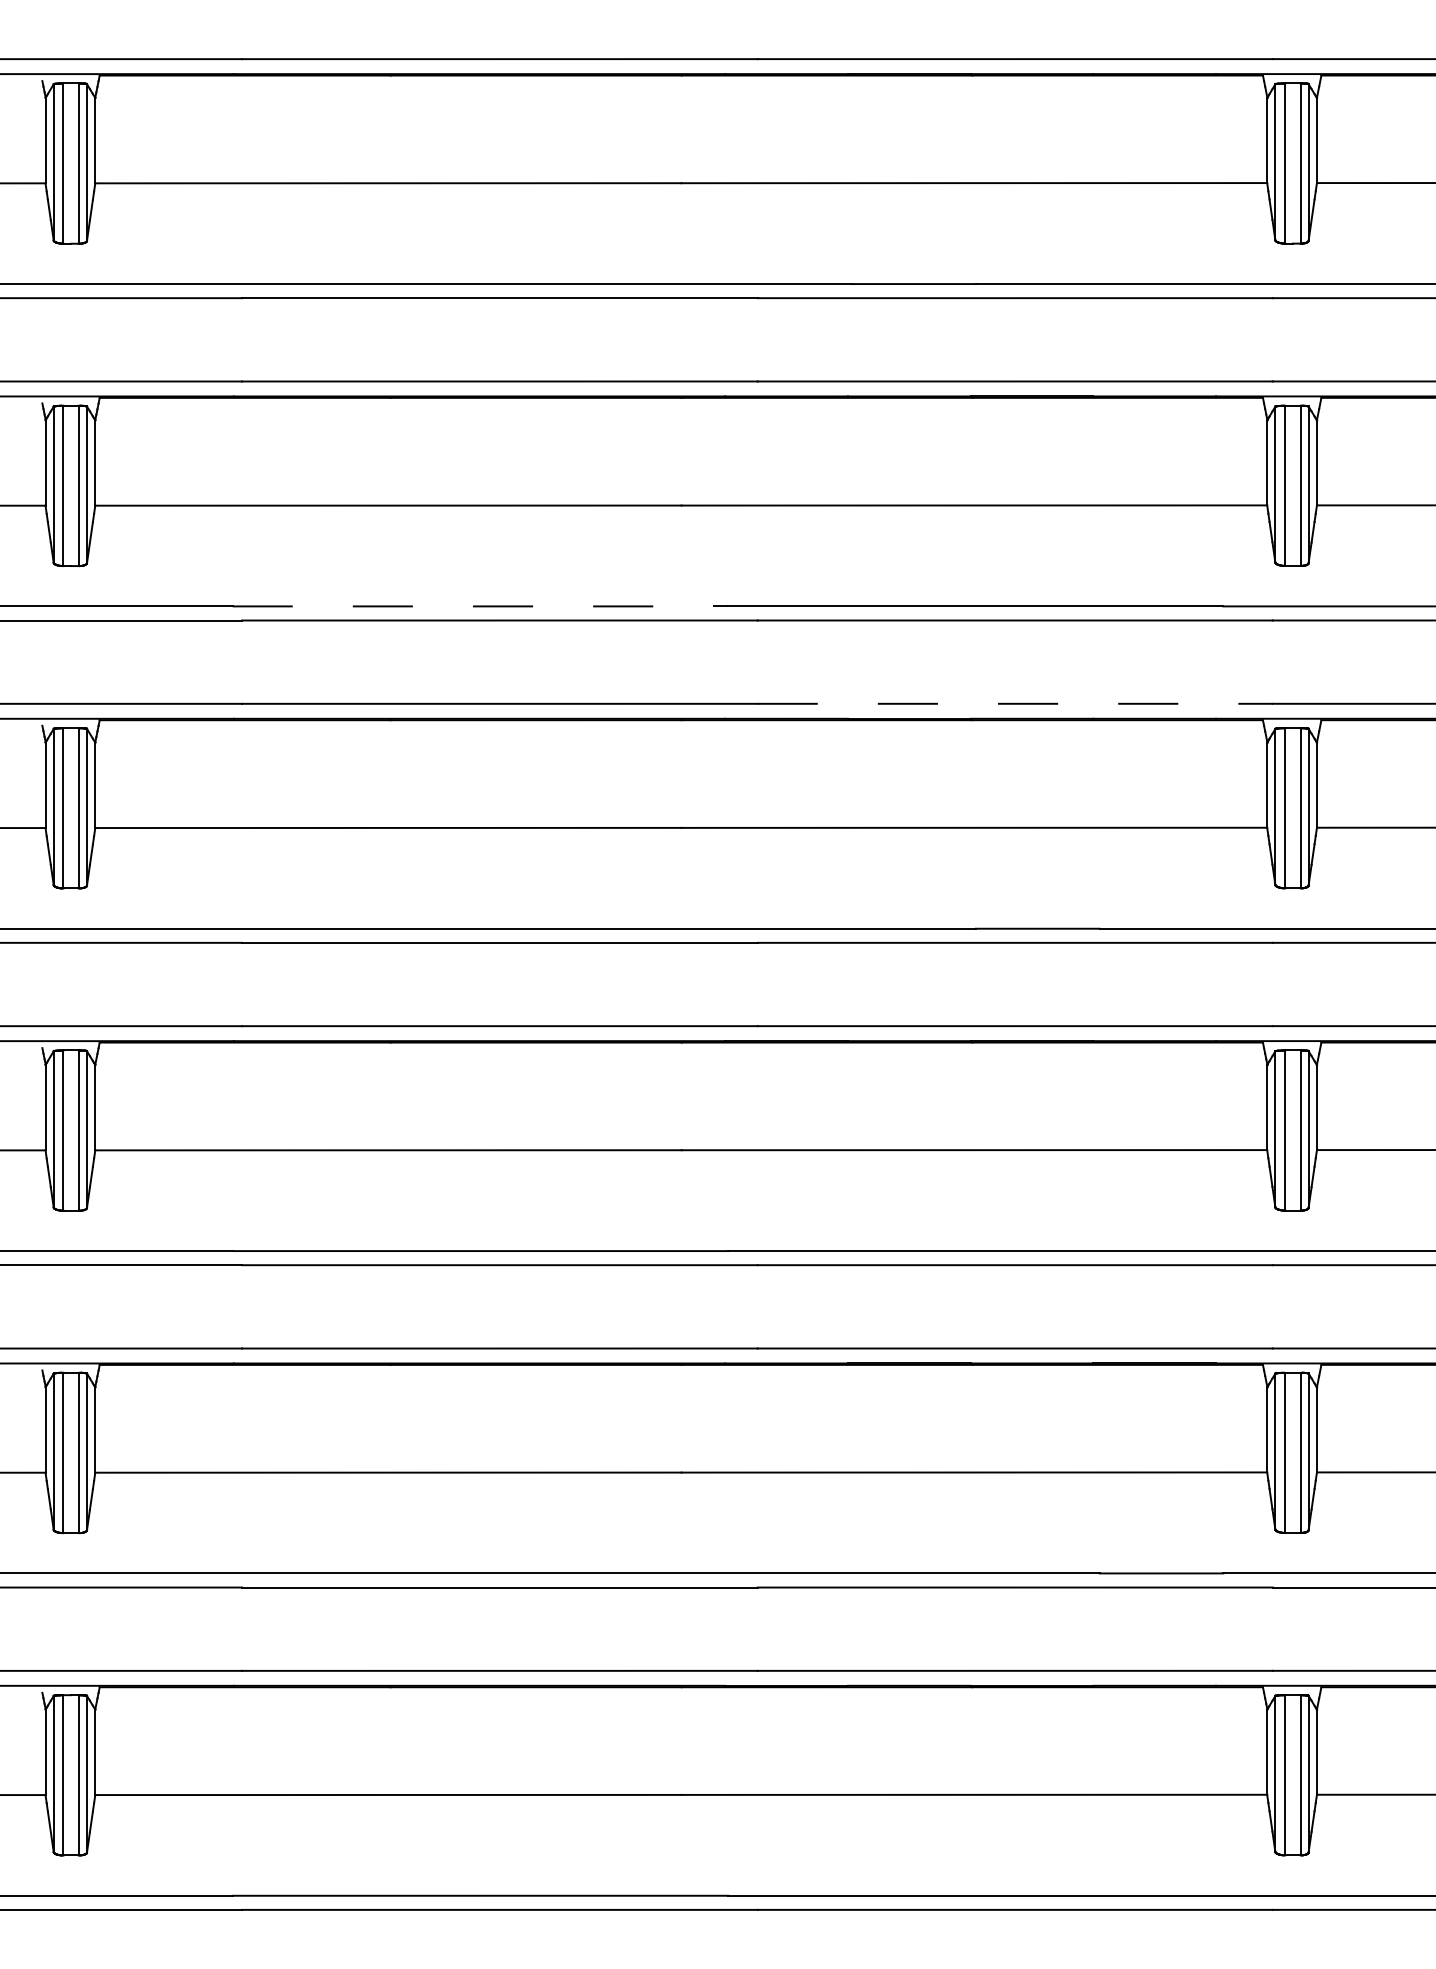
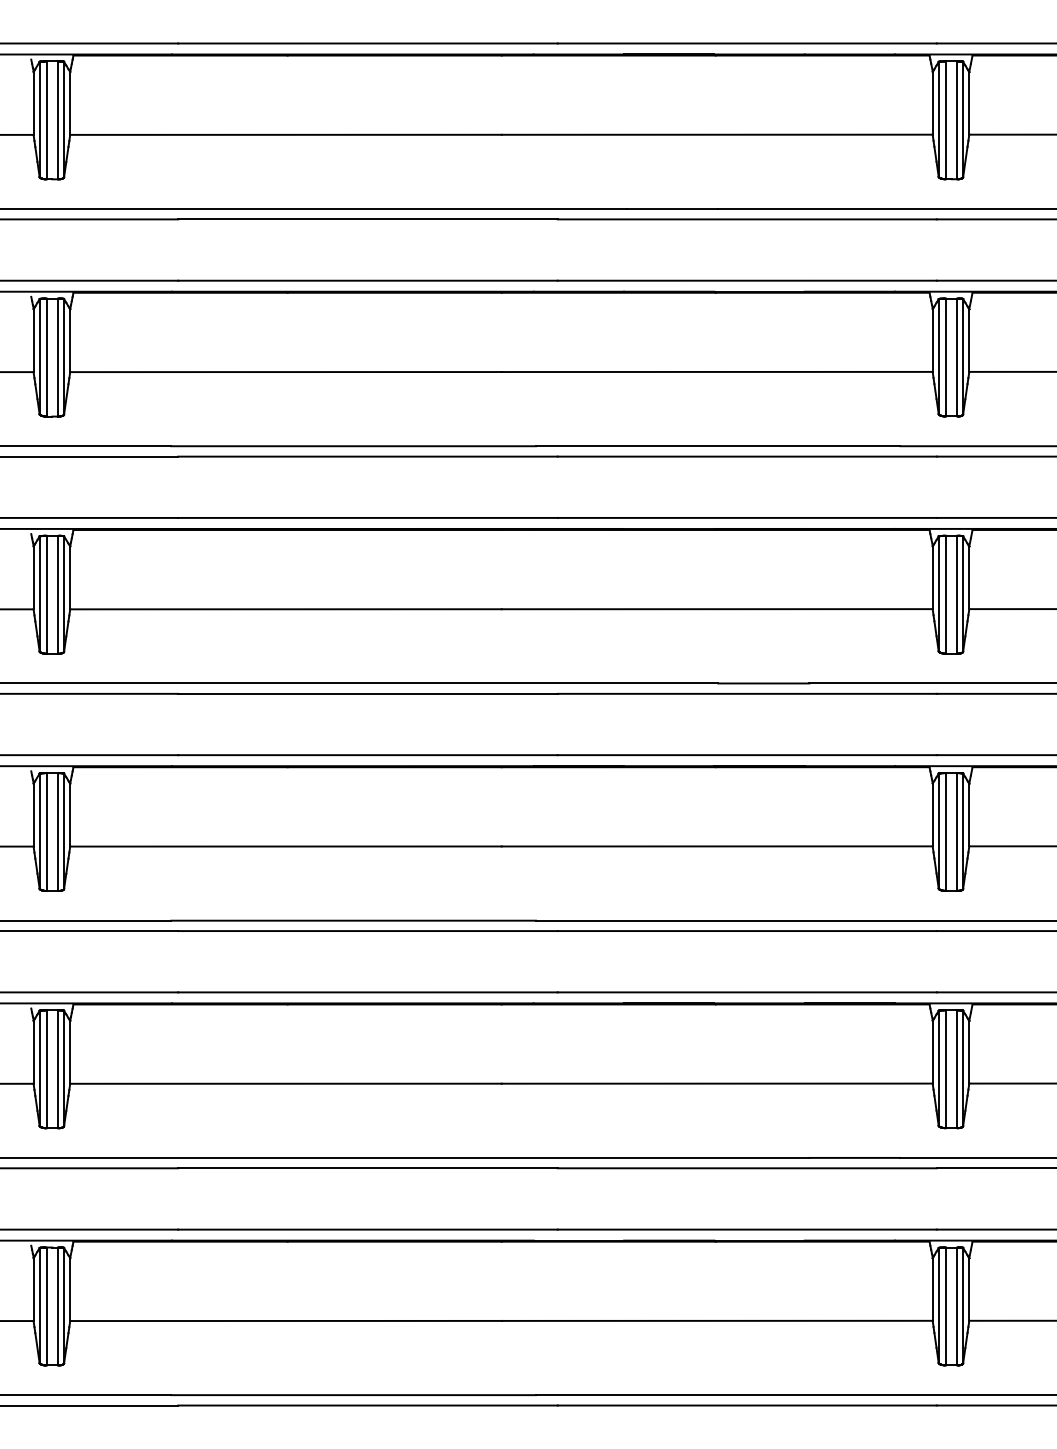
line: (481, 606) -> (354, 446), dashed -> solid
line: (1015, 703) -> (747, 517), dashed -> solid

